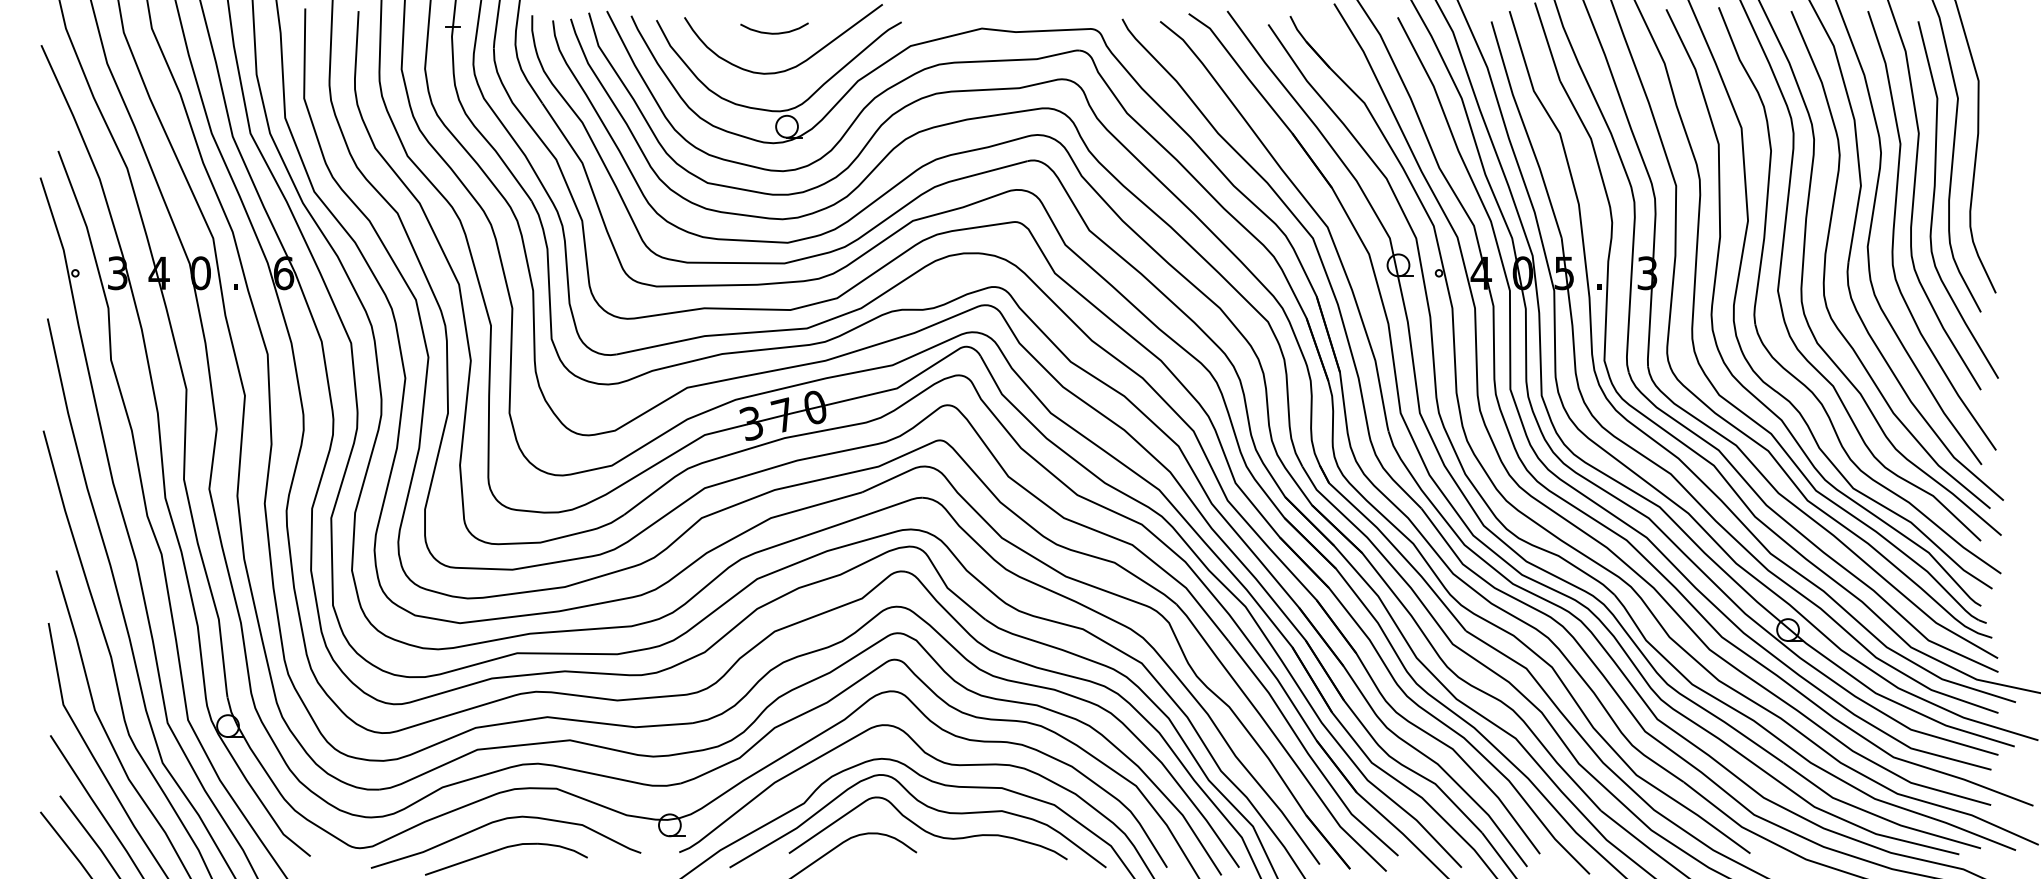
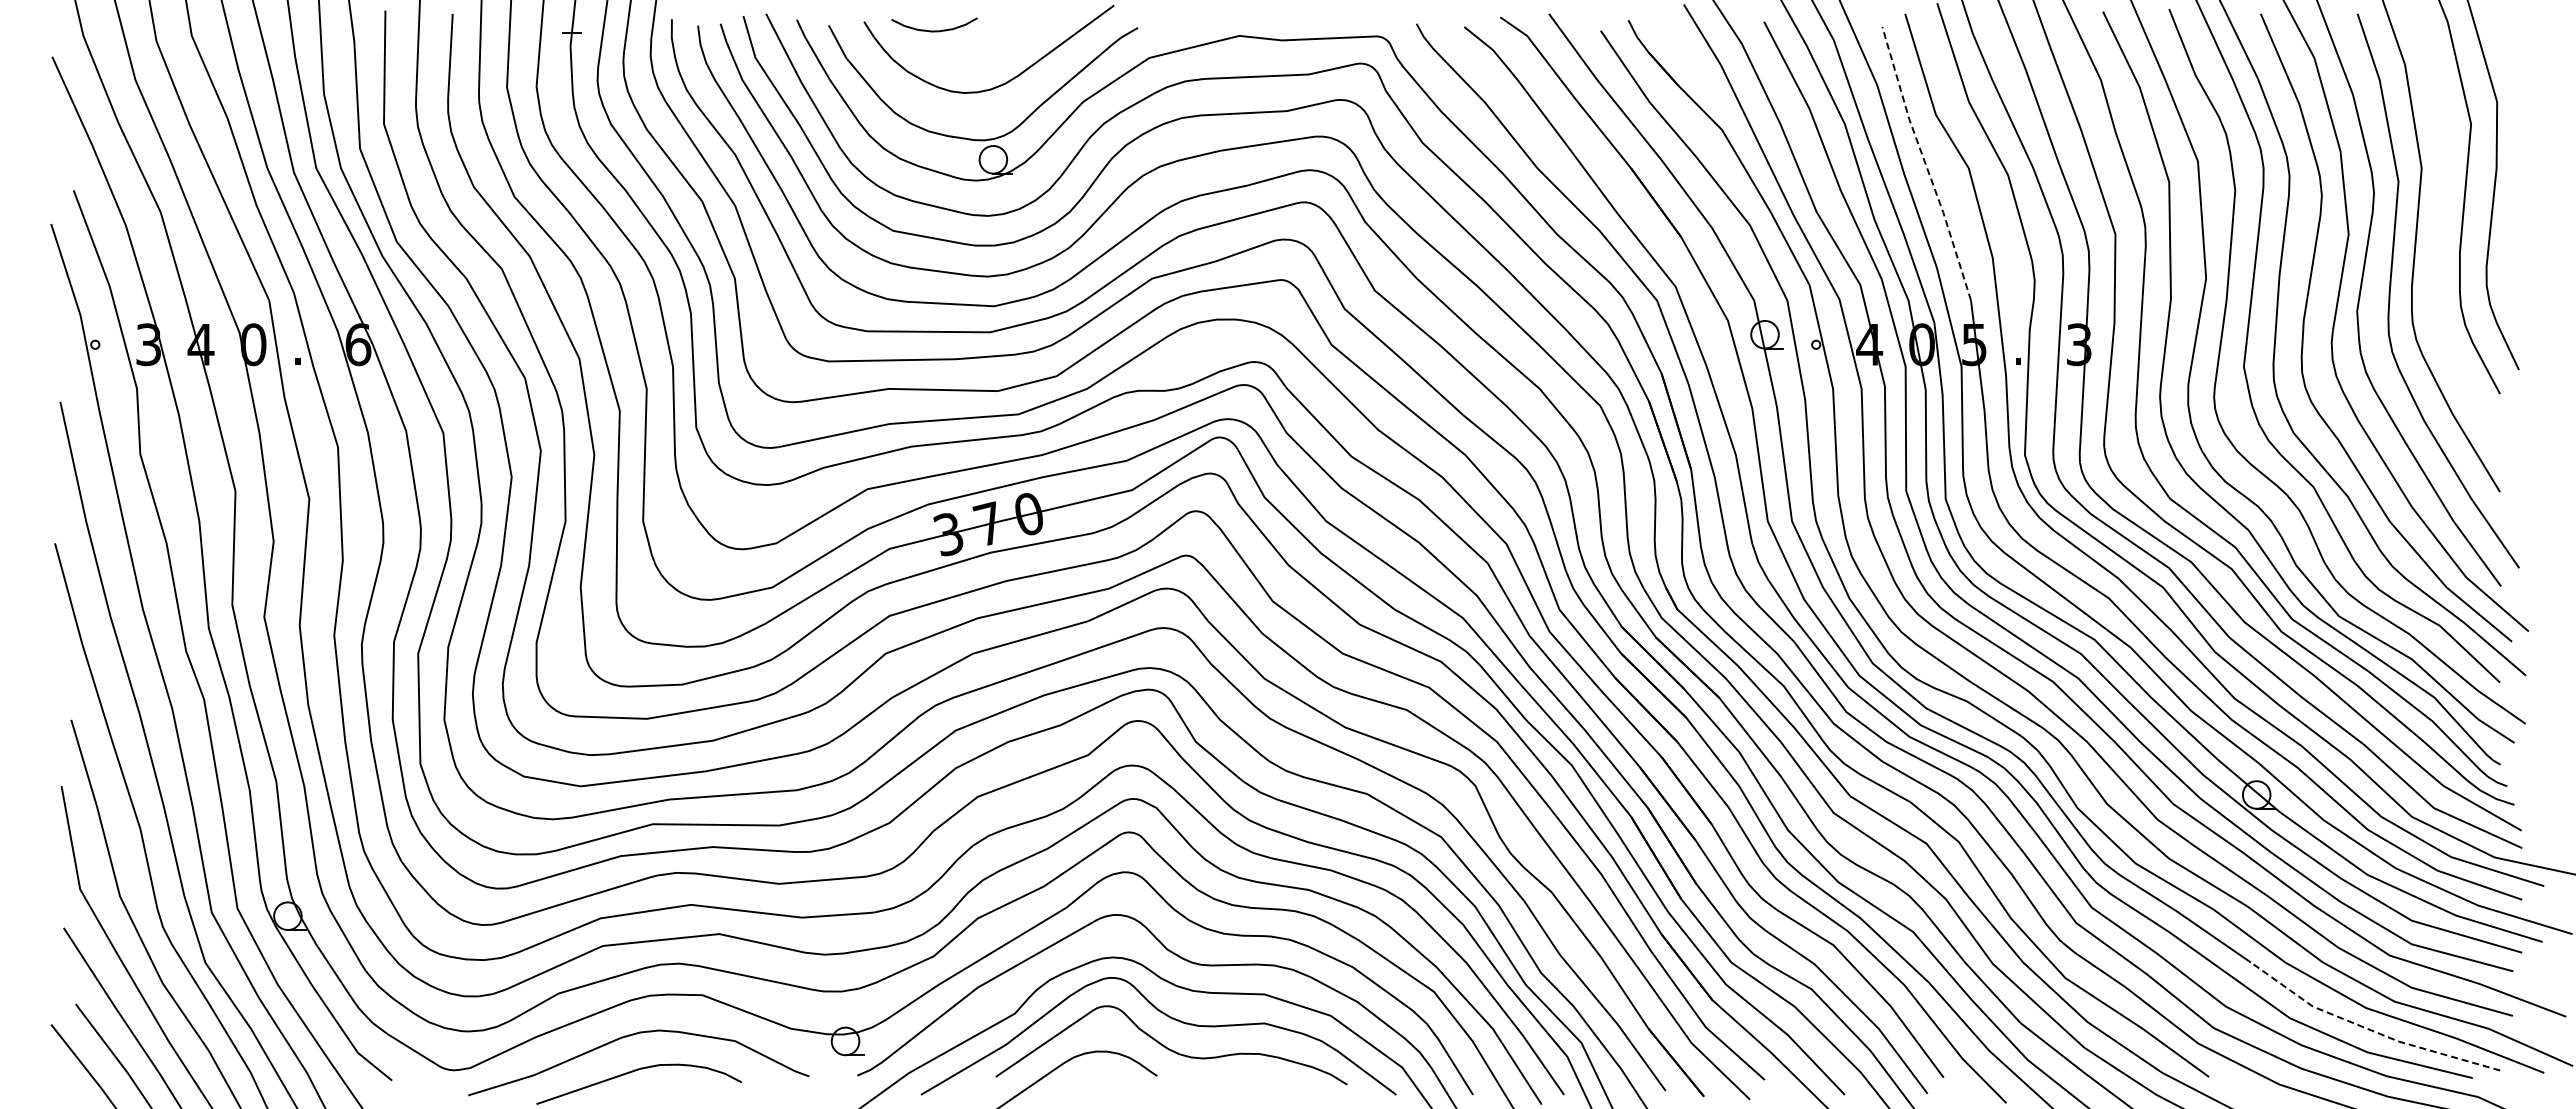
curve: (774, 32) -> (934, 30), moved
line: (1525, 130) -> (1925, 164), solid -> dashed
curve: (1934, 199) -> (2441, 251), removed
line: (1877, 815) -> (2369, 1029), solid -> dashed

